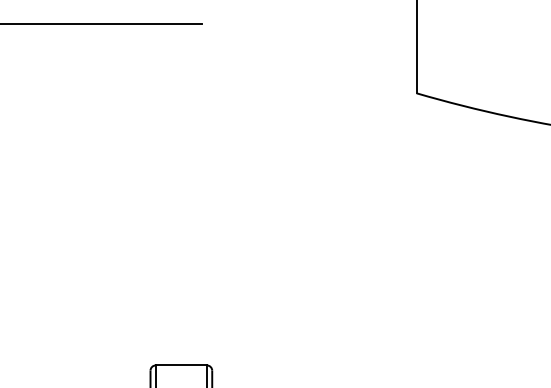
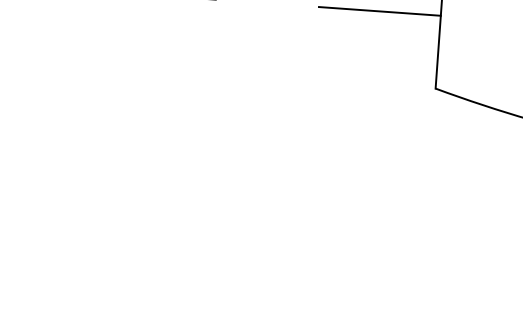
line: (358, 23) -> (379, 11), added

